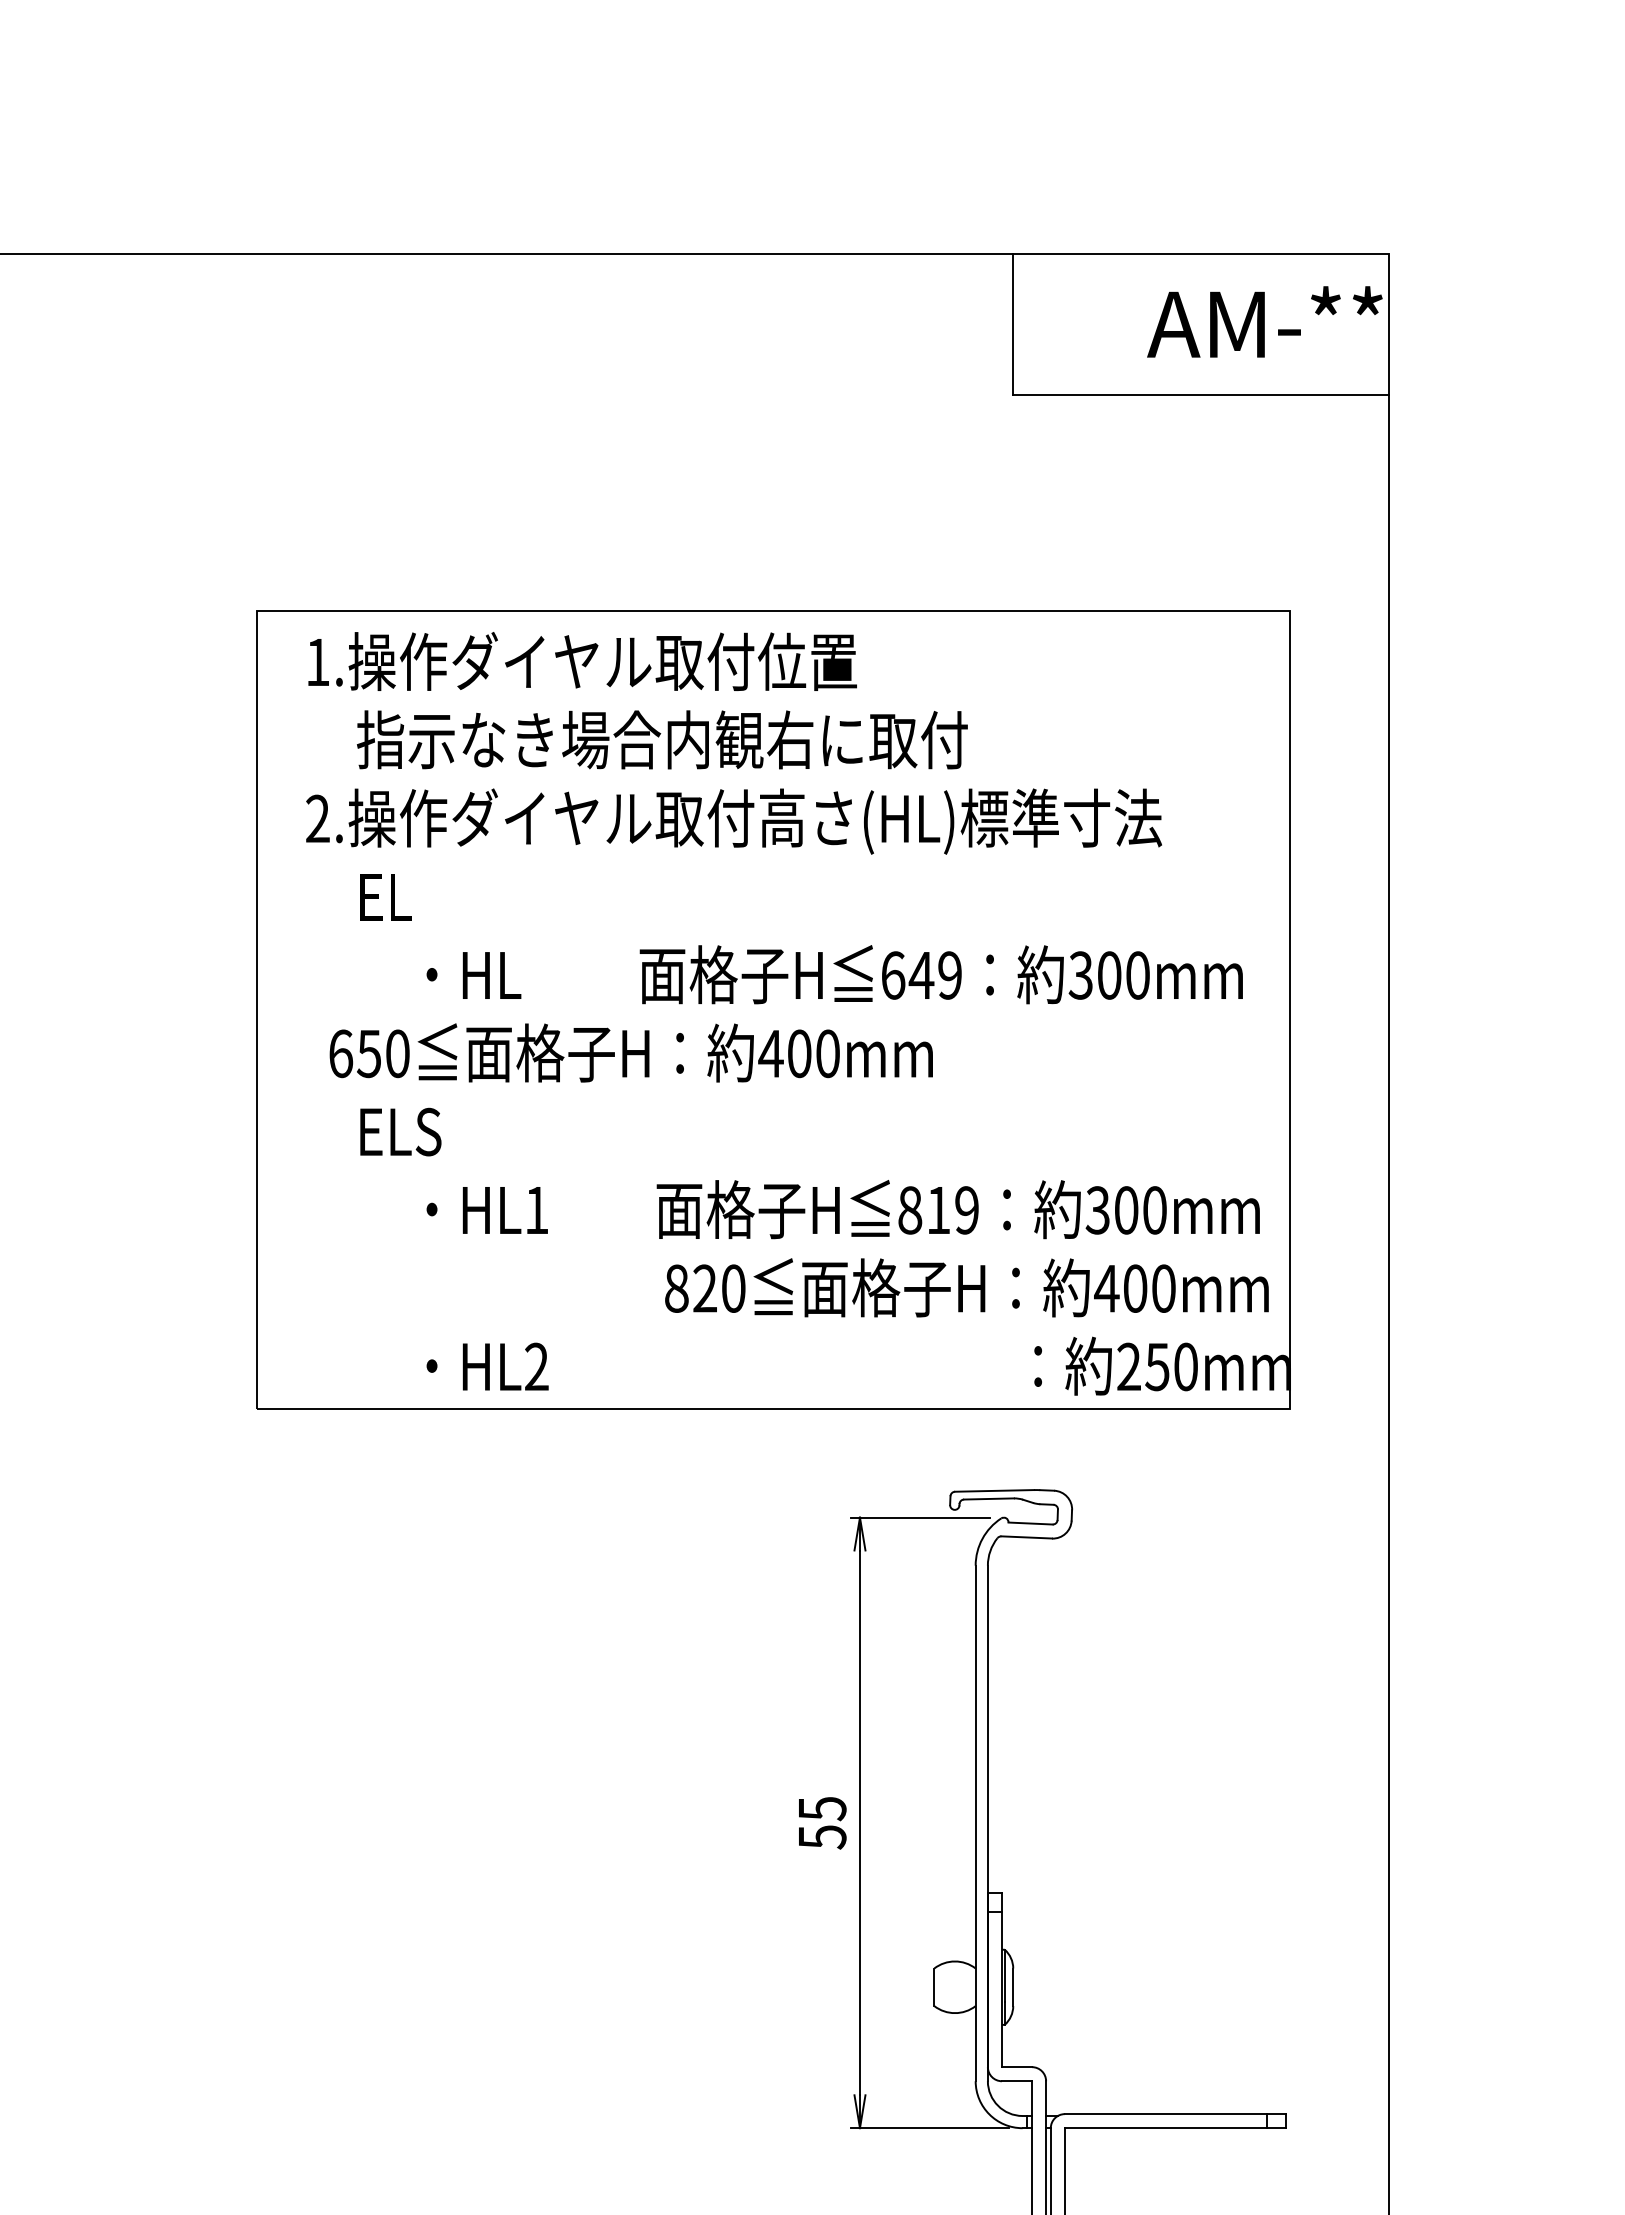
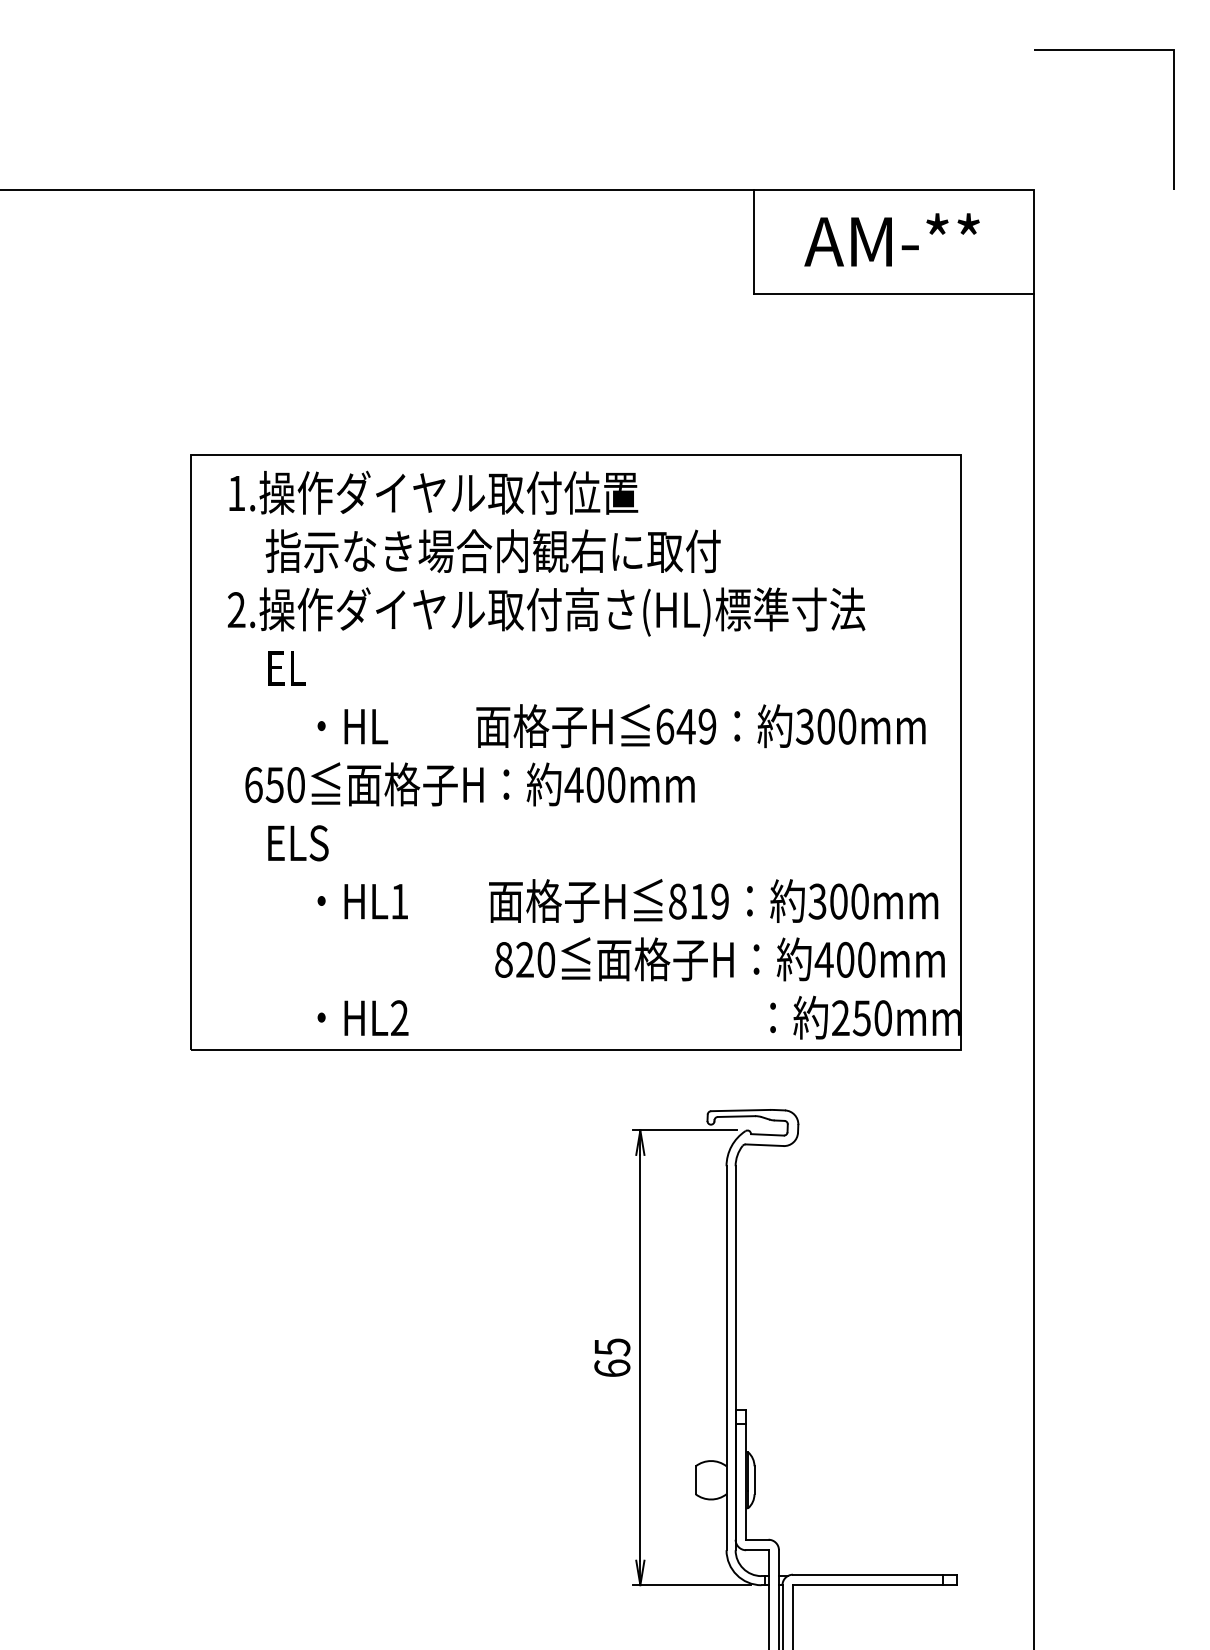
line: (1482, 66) -> (1104, 49), added
text: (1264, 321) -> (891, 239), moved
text: (822, 1837) -> (612, 1368), 55 -> 65

